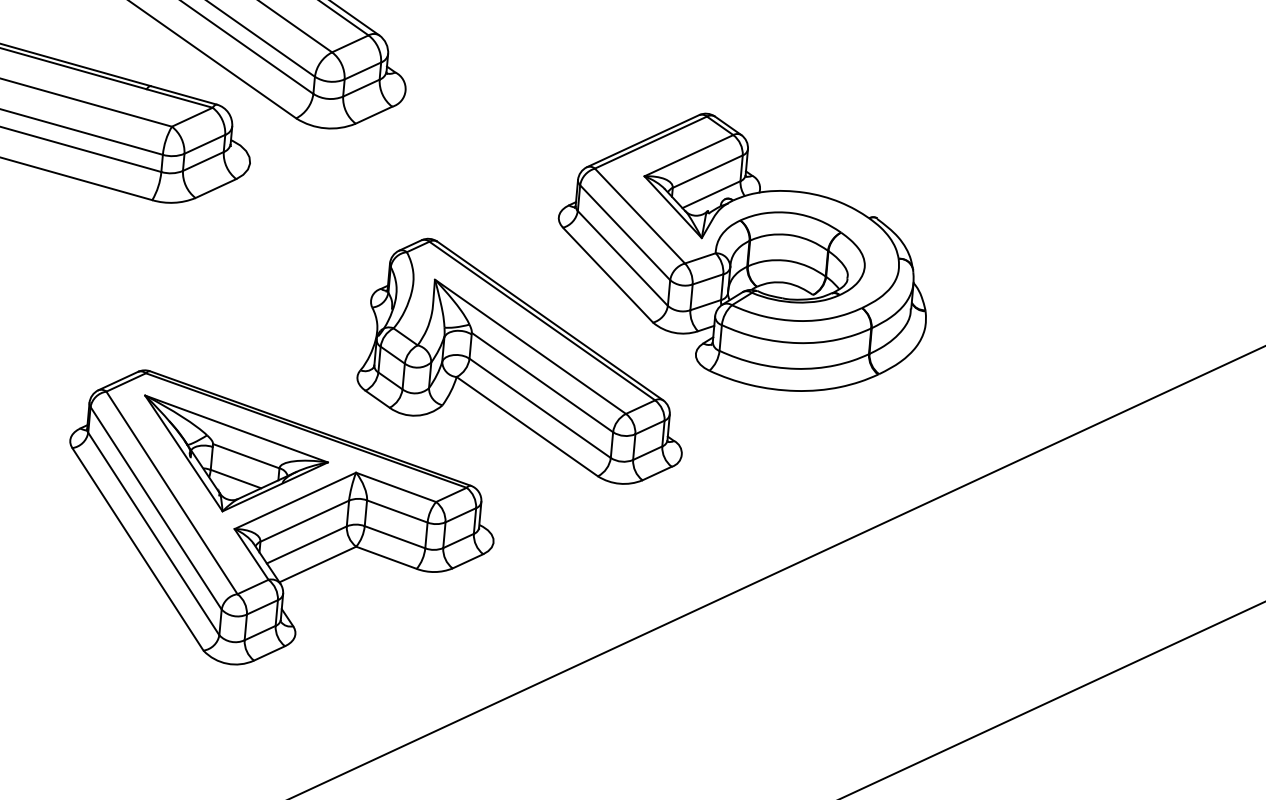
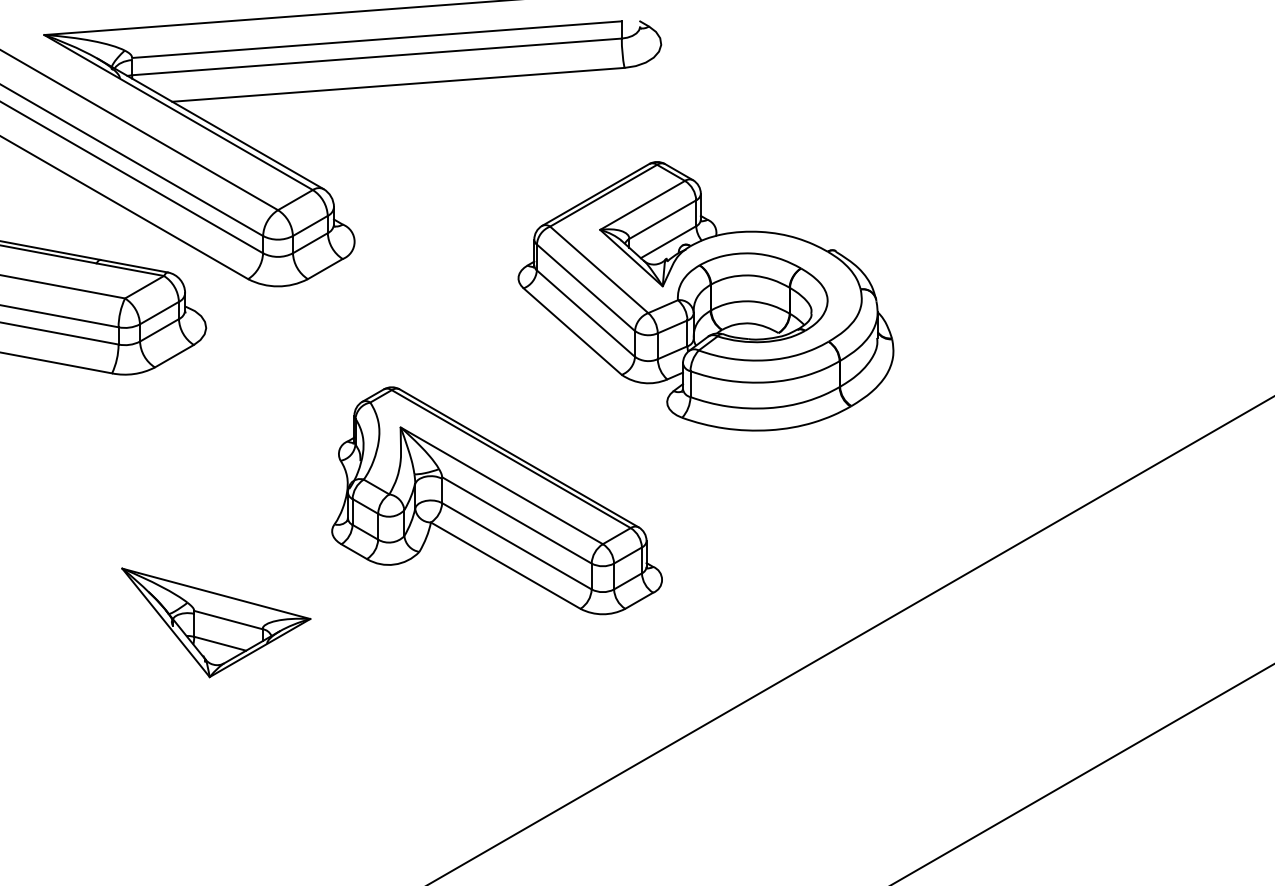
part: (743, 252) -> (705, 296), moved
part: (278, 524) -> (266, 685), removed

